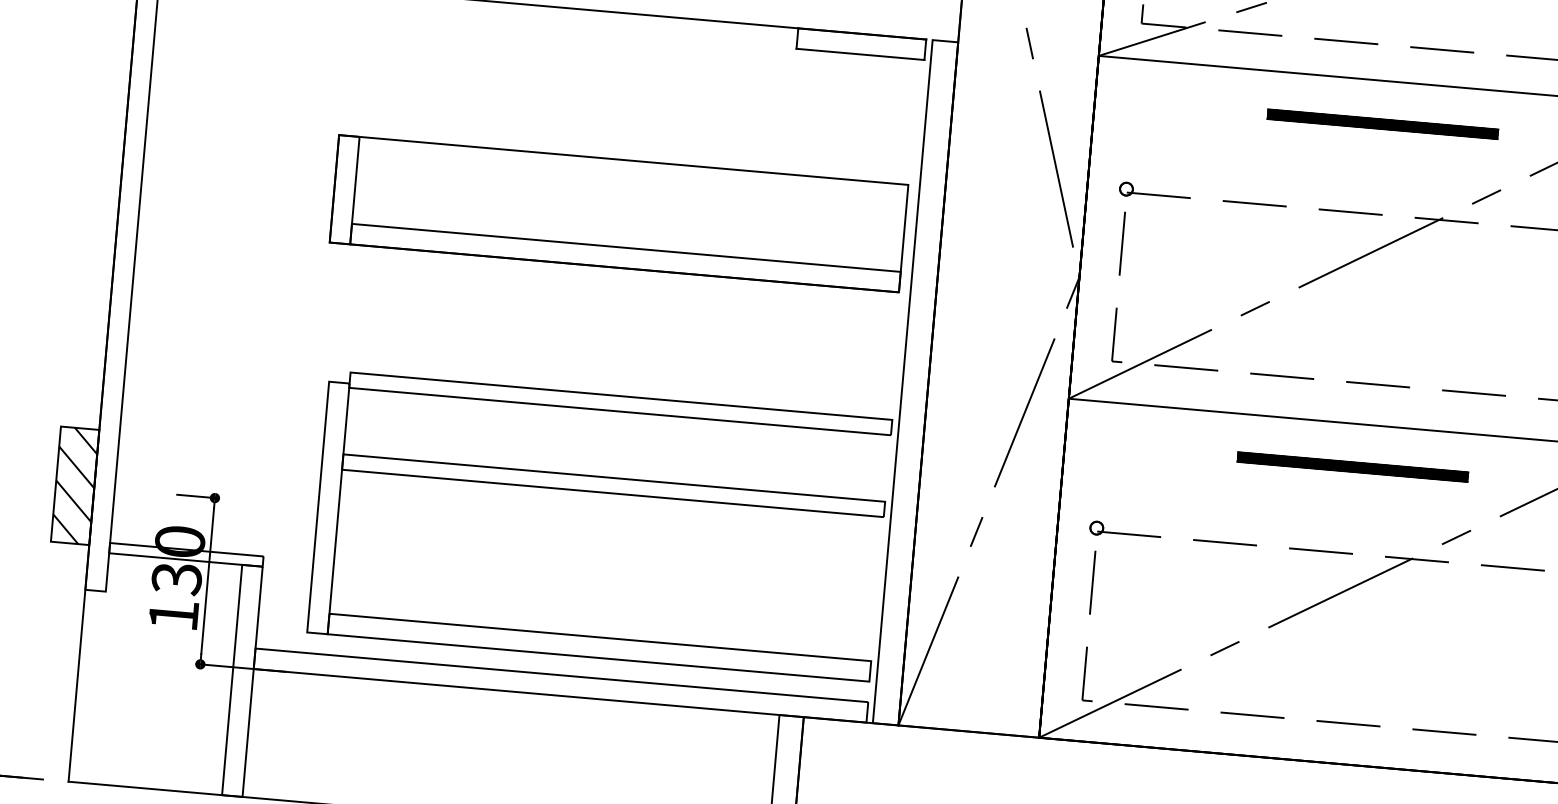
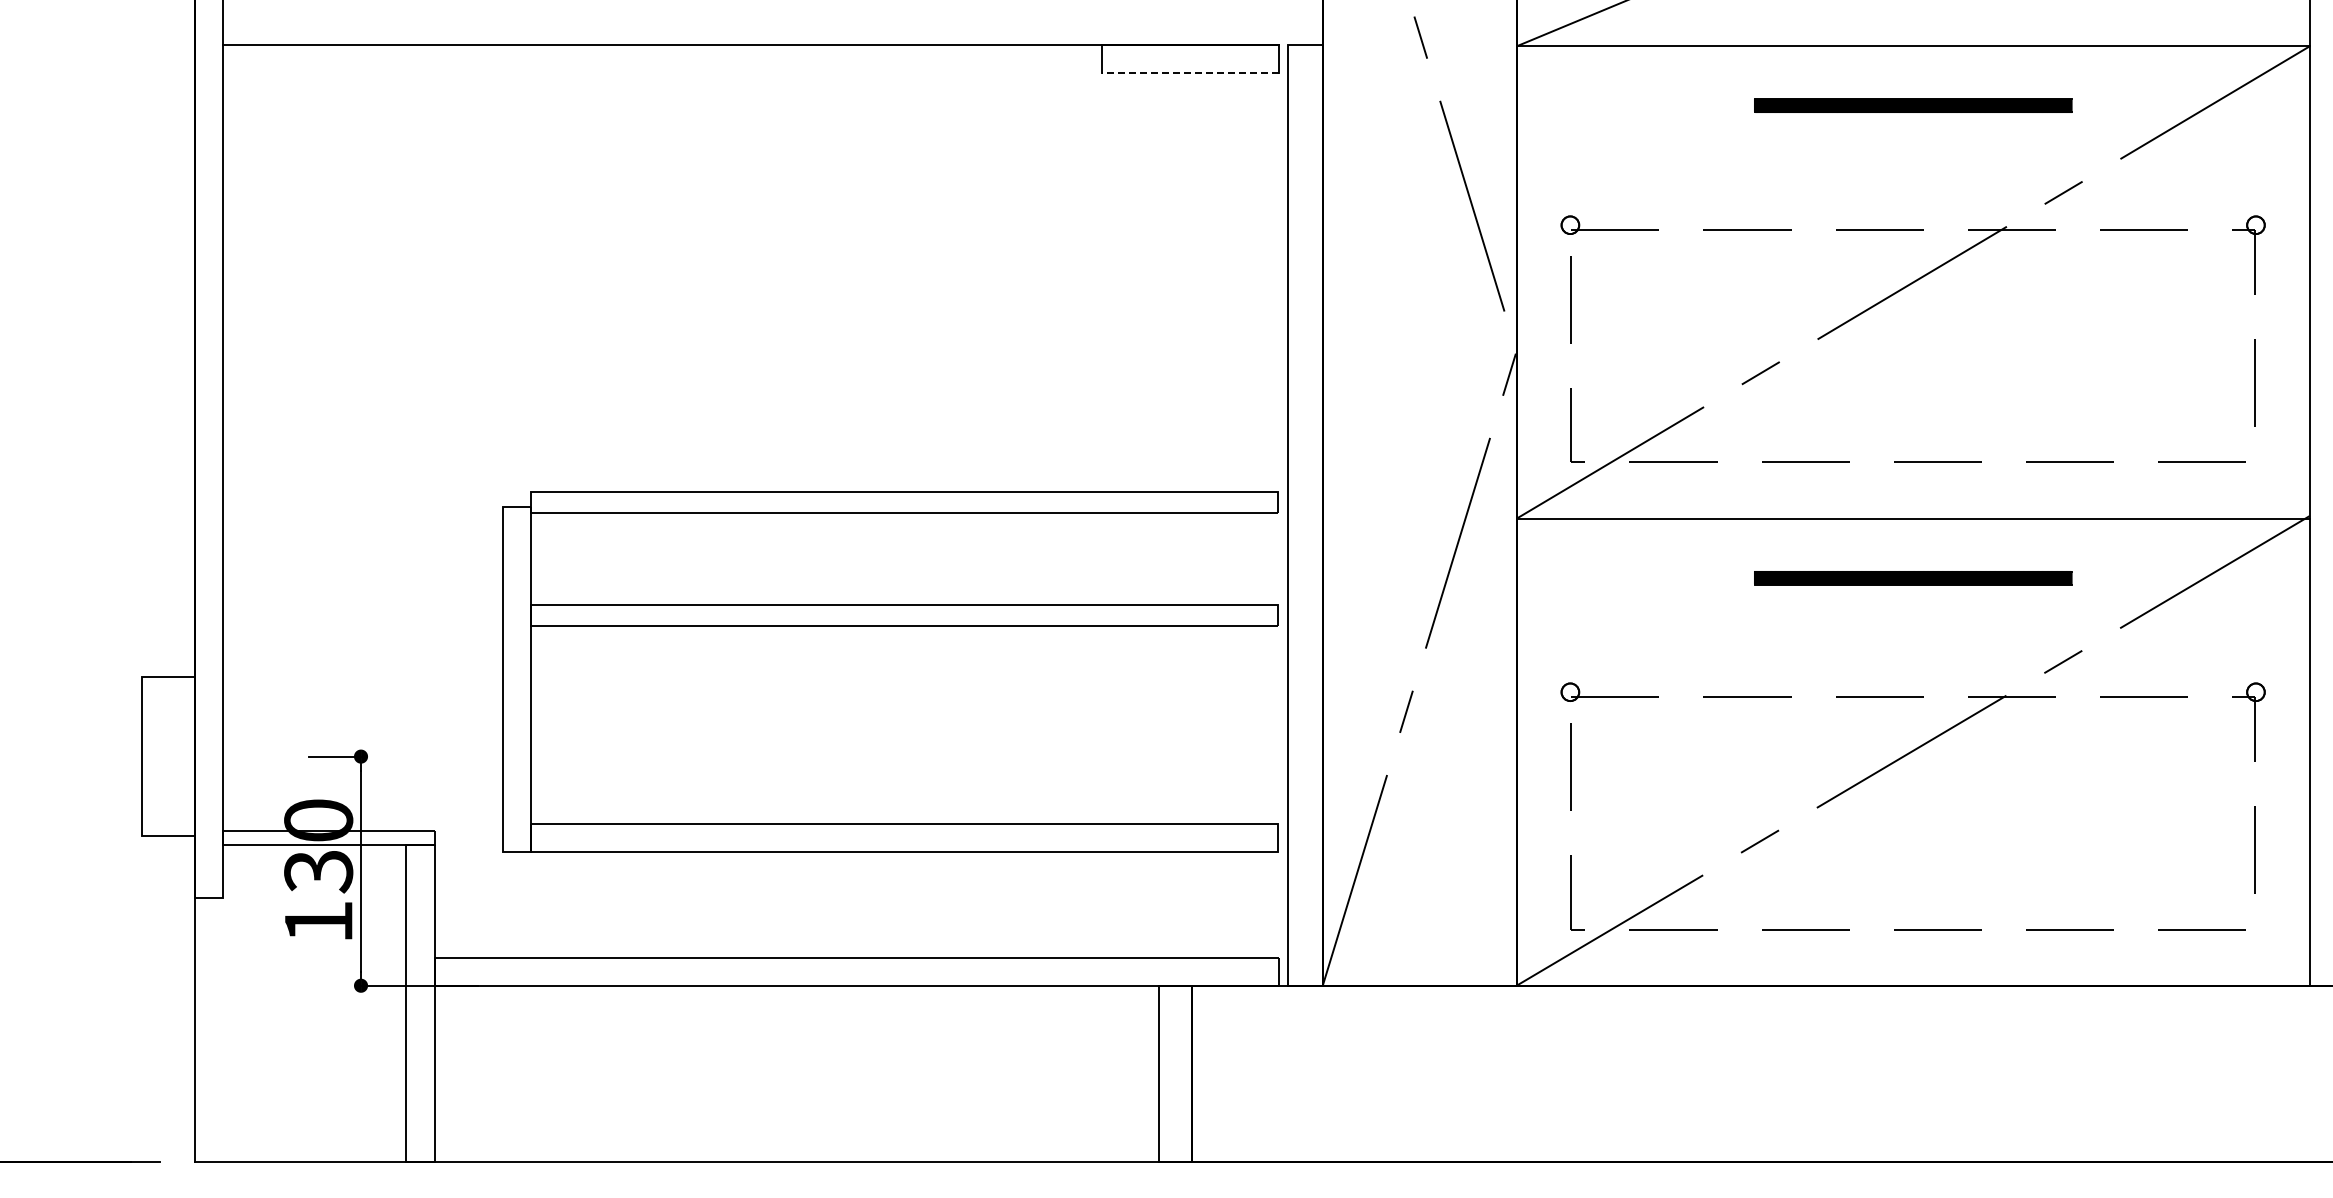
line: (860, 54) -> (1190, 72), solid -> dashed
part: (619, 213) -> (879, 319), removed
hatch: (74, 485) -> (167, 756), removed
part: (602, 493) -> (890, 626), moved

